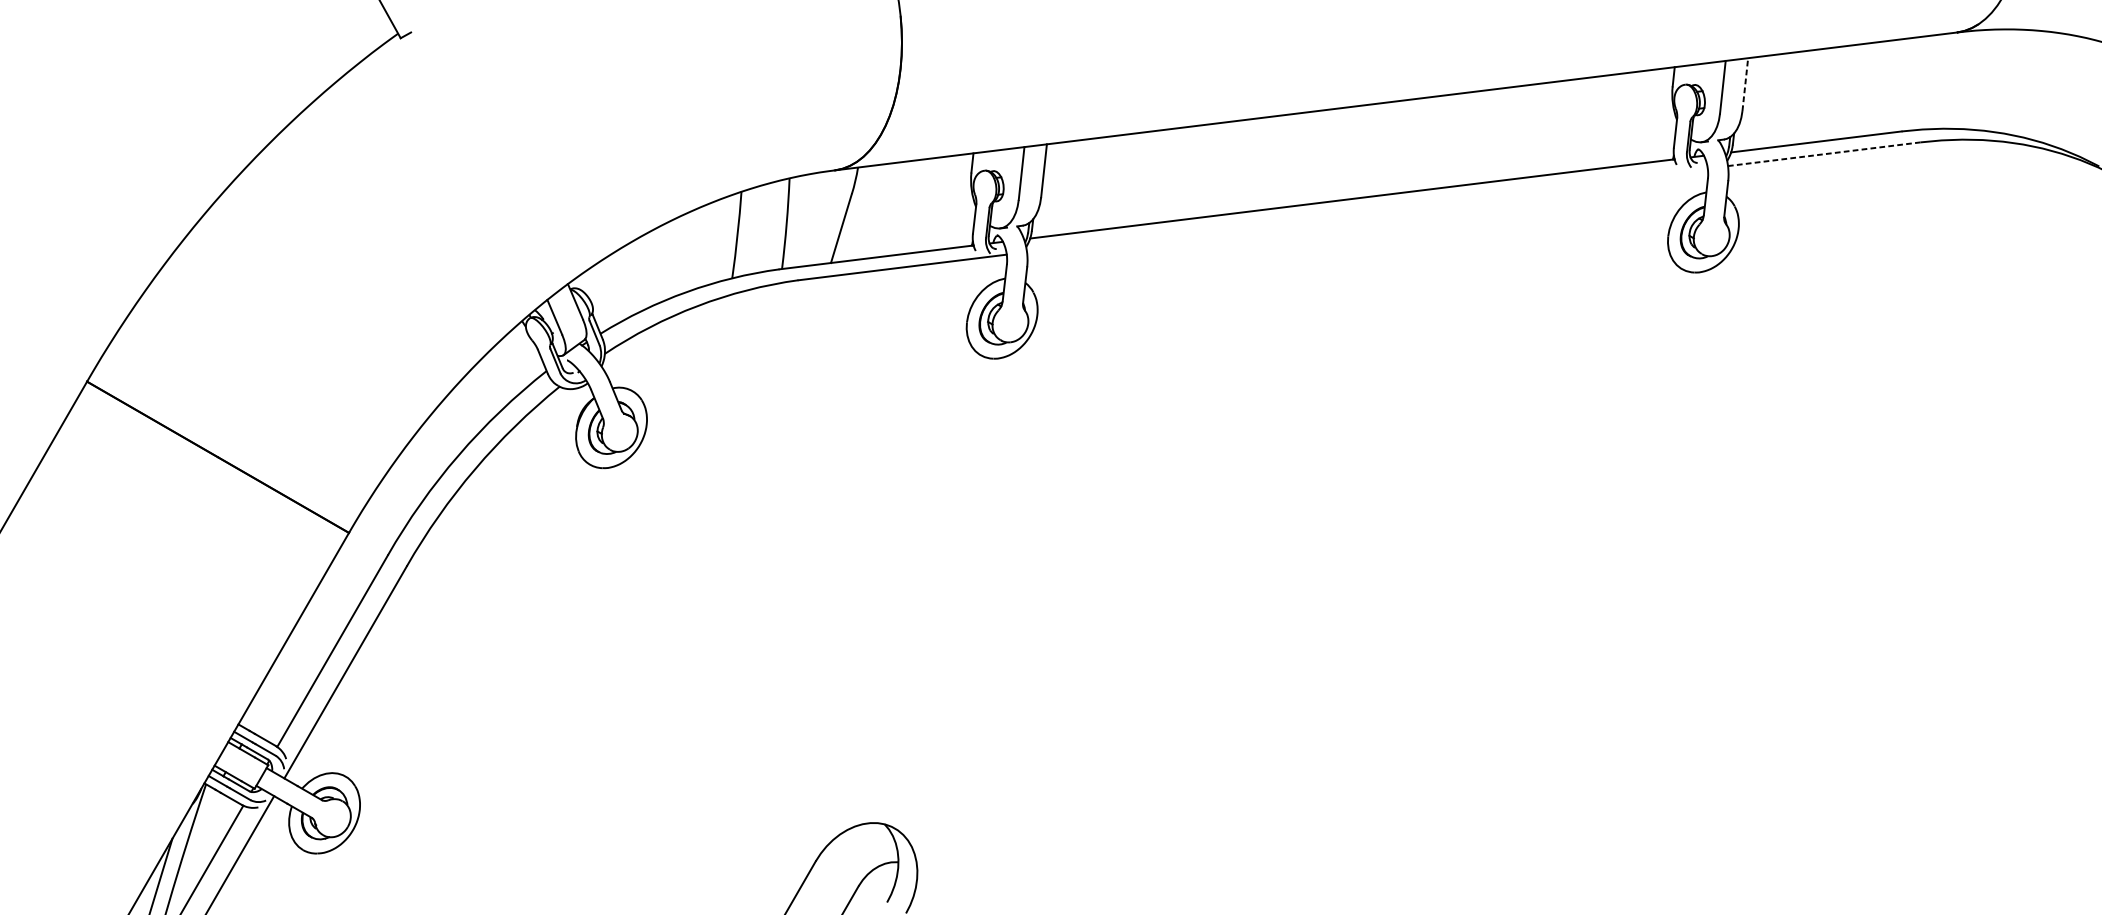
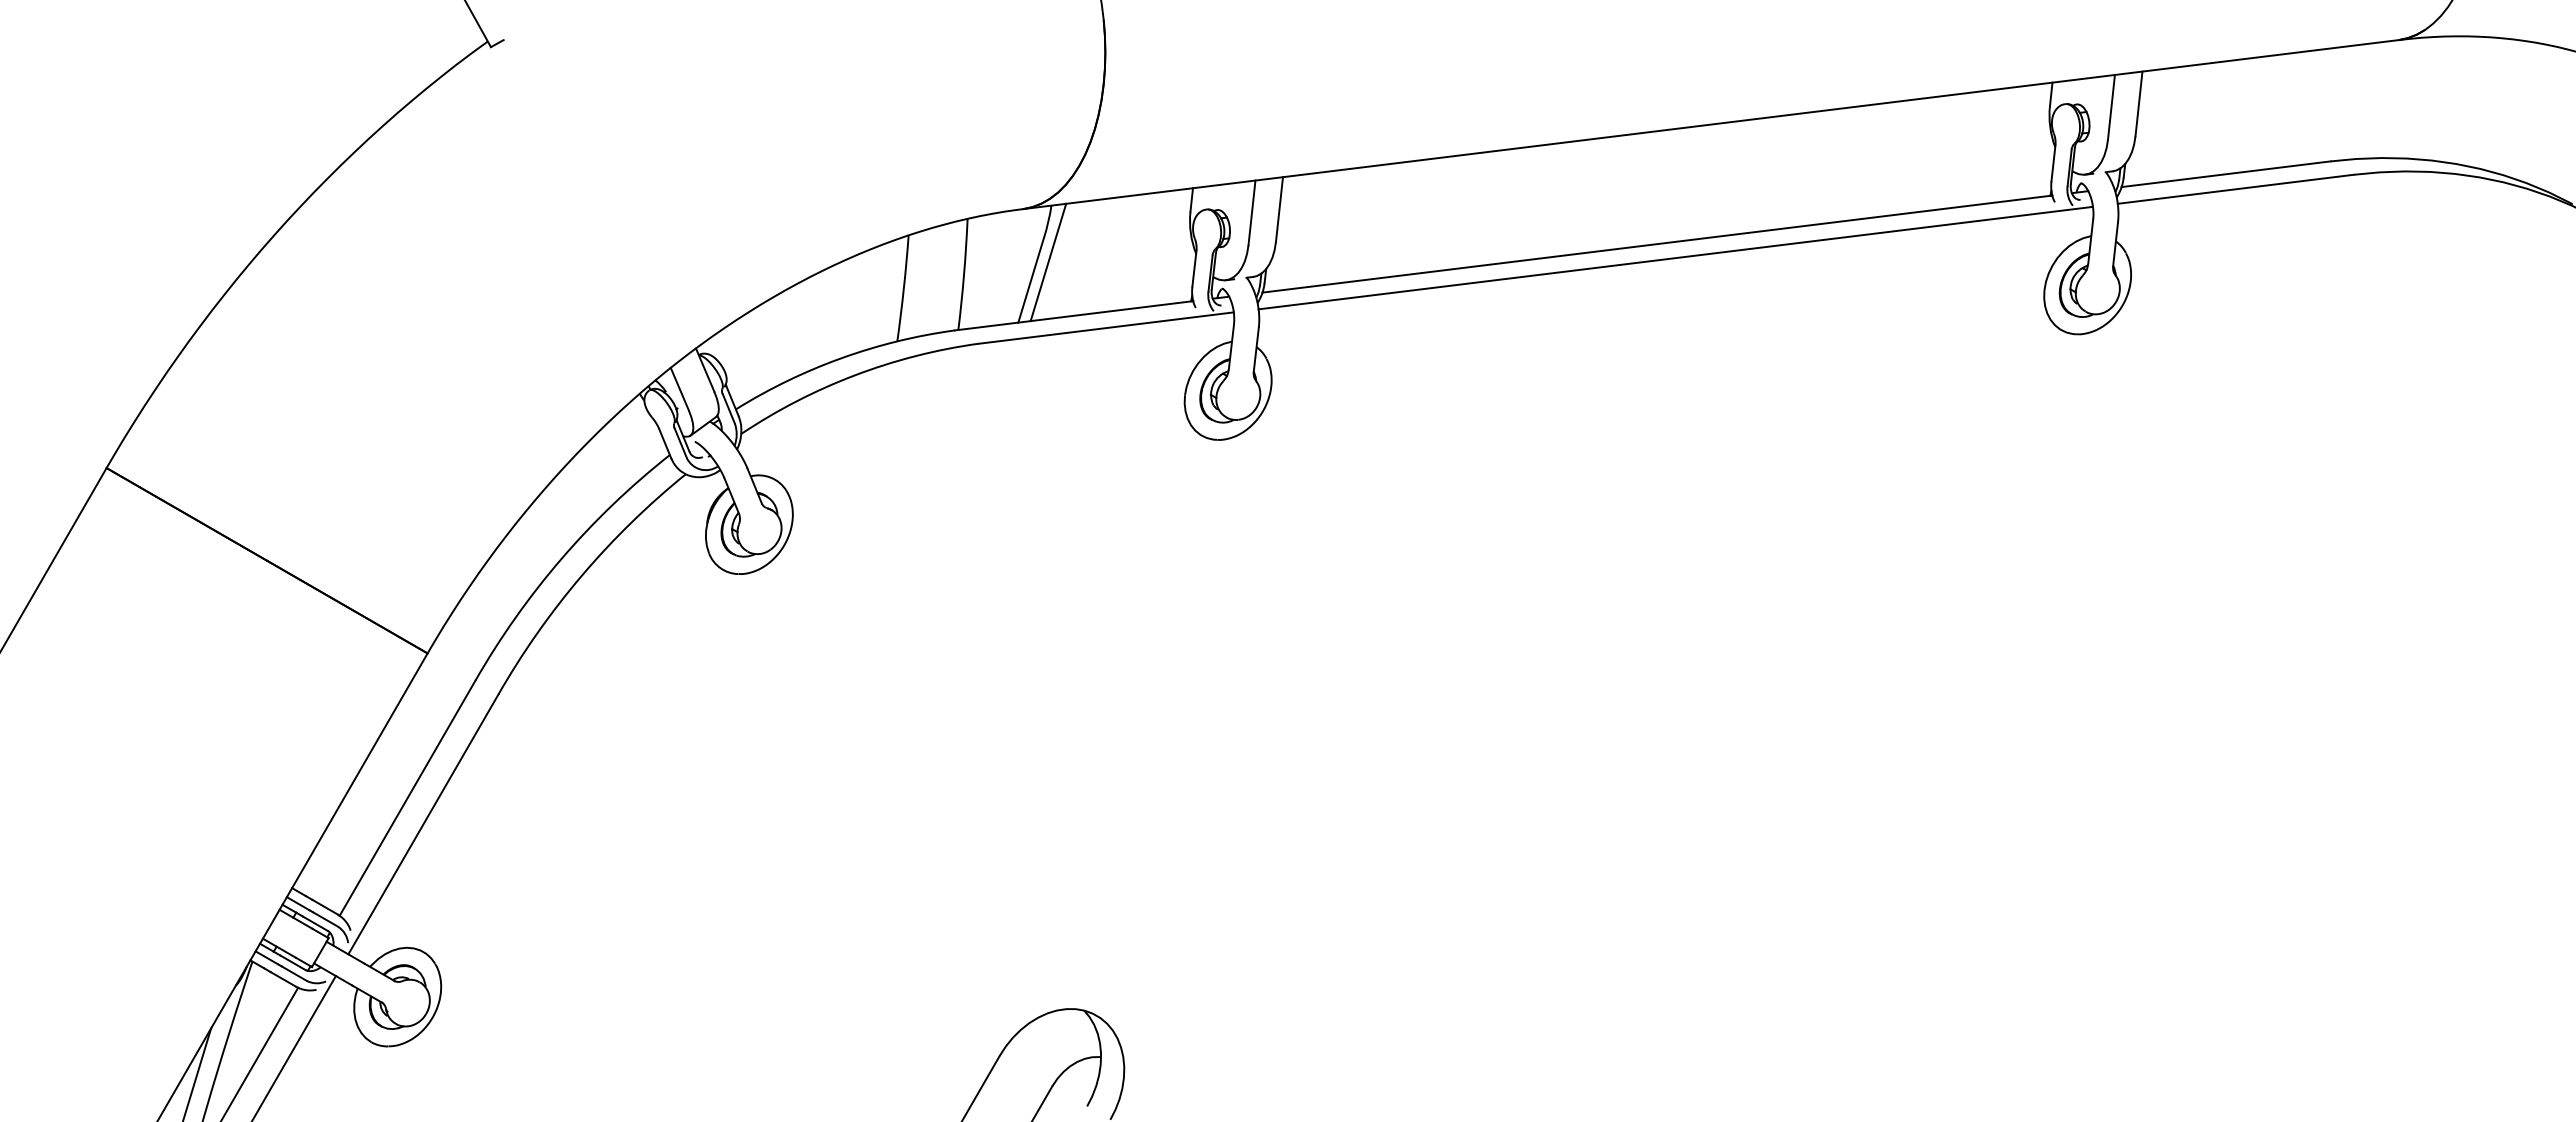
line: (1744, 84) -> (2138, 103), dashed -> solid
line: (1824, 154) -> (2235, 189), dashed -> solid
line: (1367, 209) -> (1675, 257), added
line: (855, 213) -> (1048, 262), added

